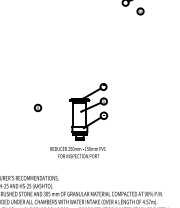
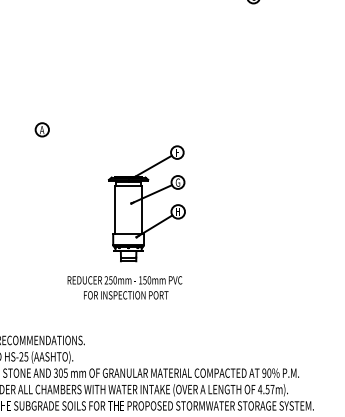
part: (37, 107) -> (41, 128), moved

